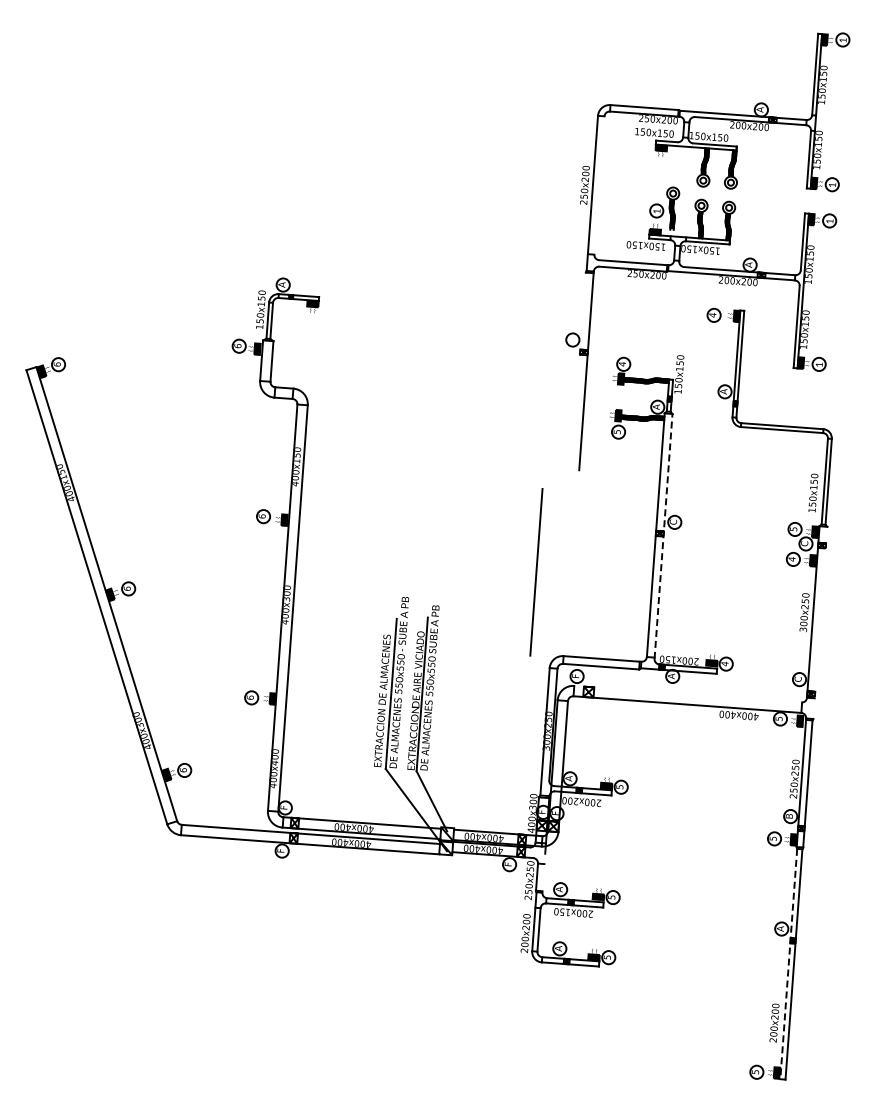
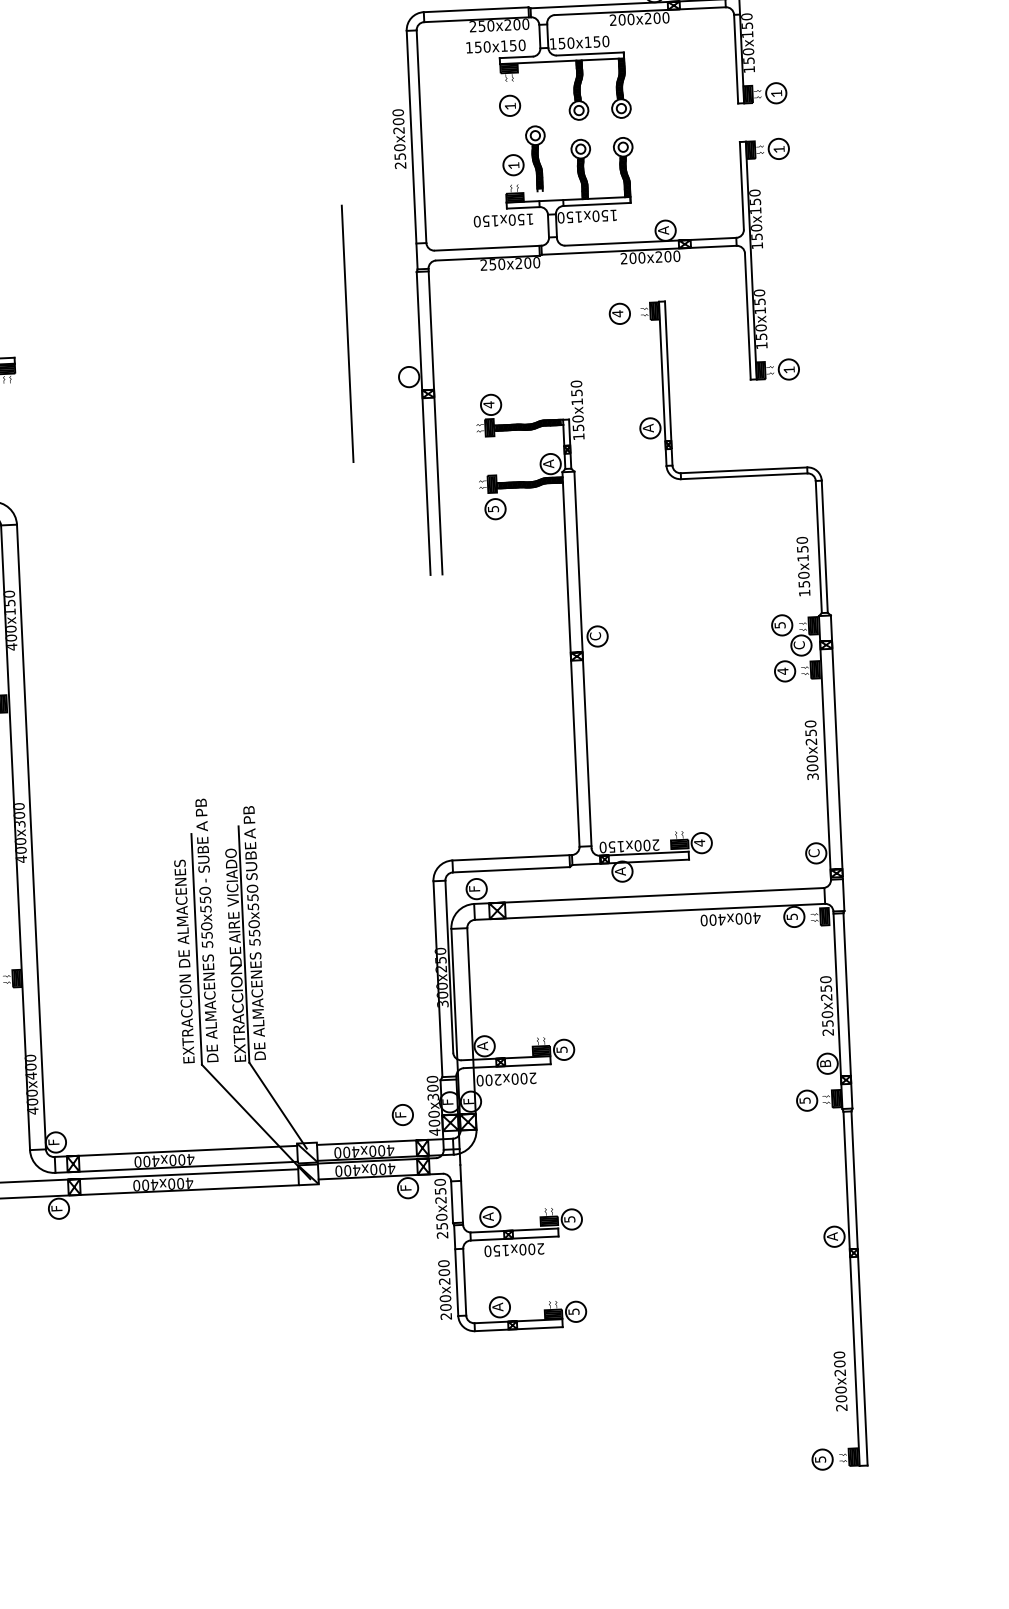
part: (658, 171) -> (509, 104), added
line: (599, 185) -> (421, 136), added
line: (578, 370) -> (423, 422), added
line: (663, 536) -> (582, 660), dashed -> solid
line: (536, 572) -> (347, 334), moved
line: (820, 622) -> (837, 762), added
line: (687, 693) -> (648, 894), added
part: (511, 816) -> (402, 1114), added
line: (543, 872) -> (461, 1193), added
line: (788, 964) -> (851, 1289), dashed -> solid

